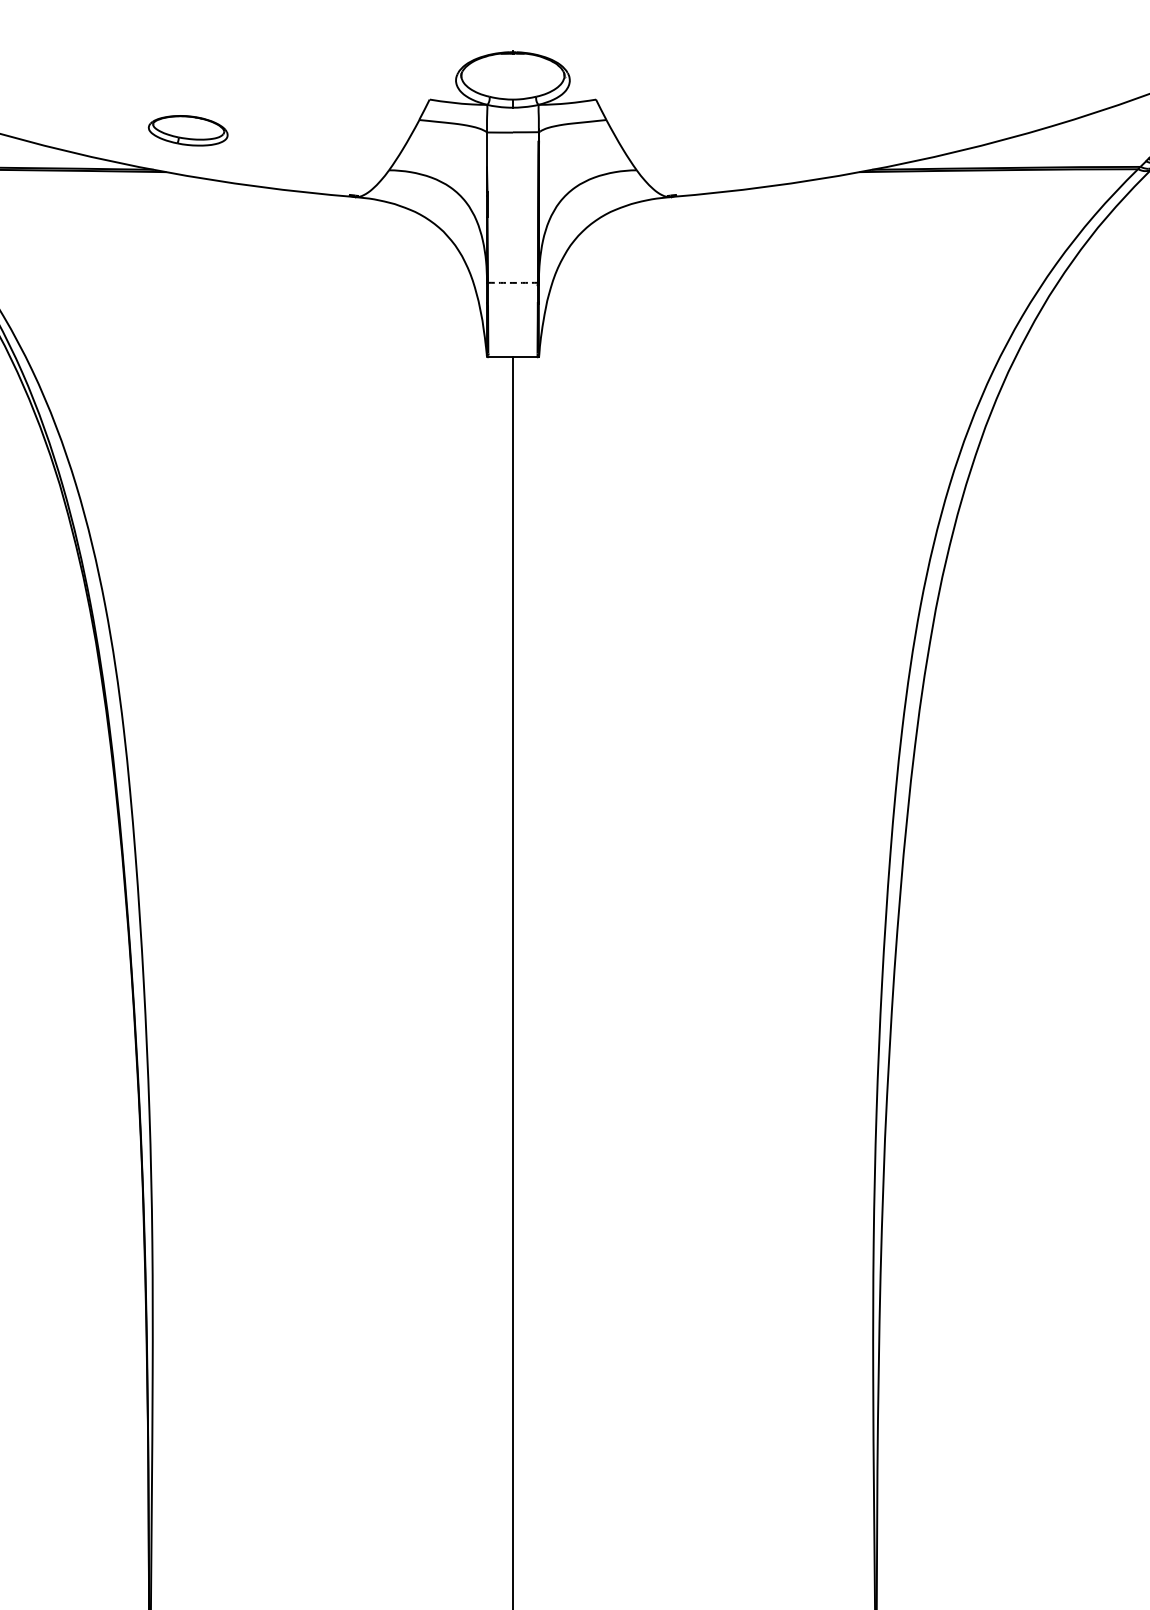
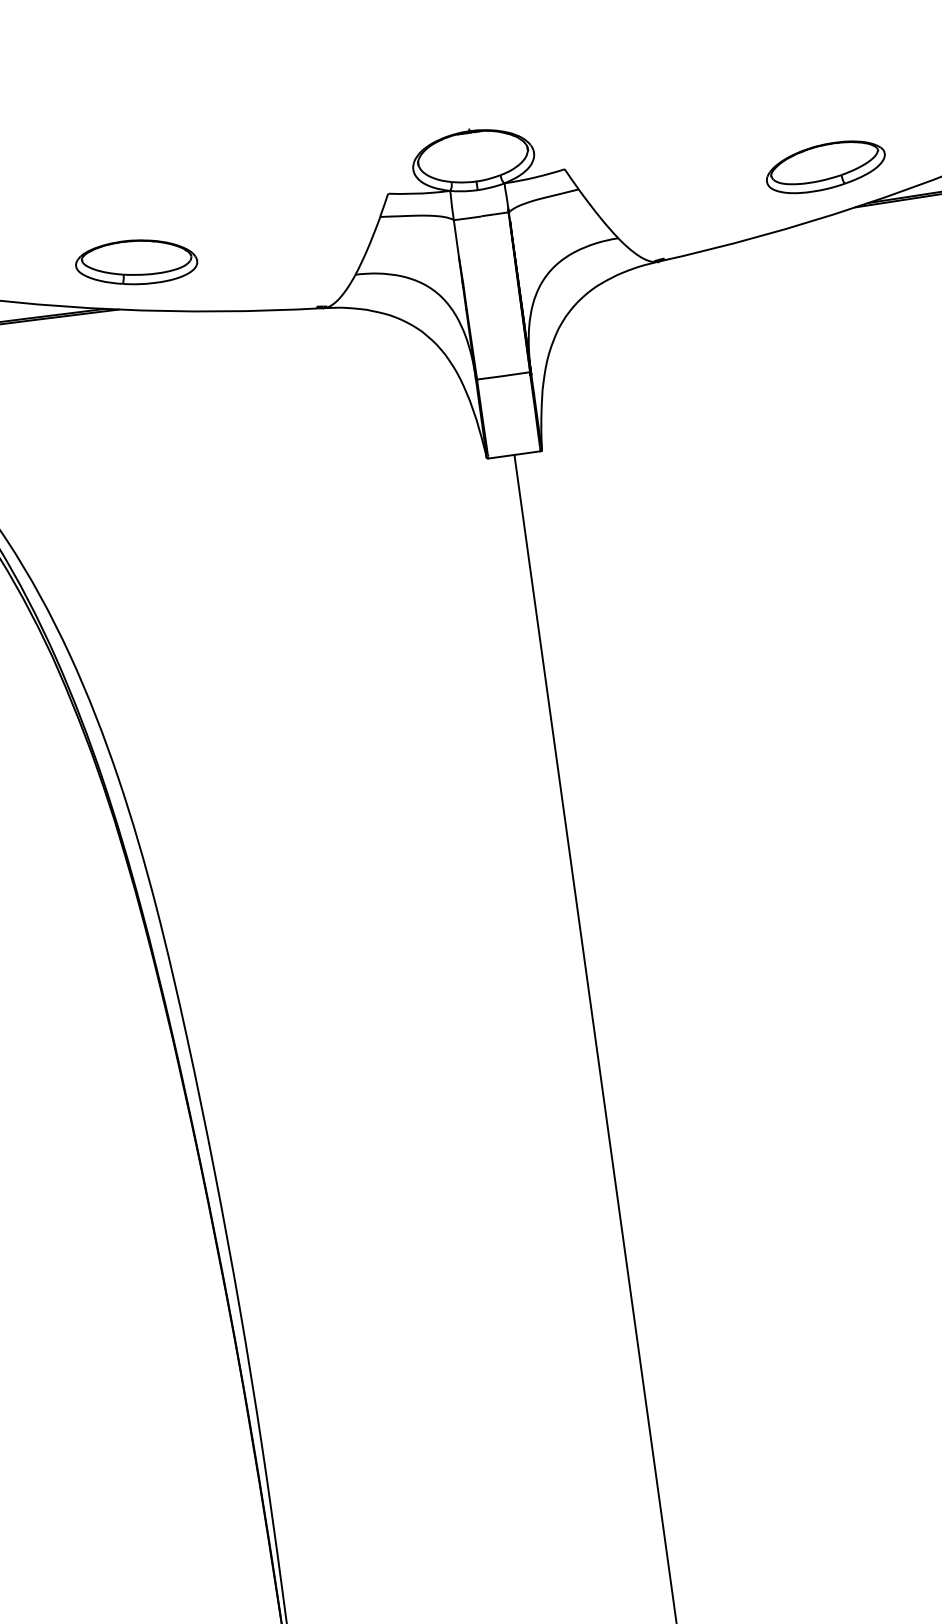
part: (188, 130) -> (136, 262), size x1.43
part: (837, 130) -> (825, 166), added
arc: (512, 282) -> (502, 375), dashed -> solid

